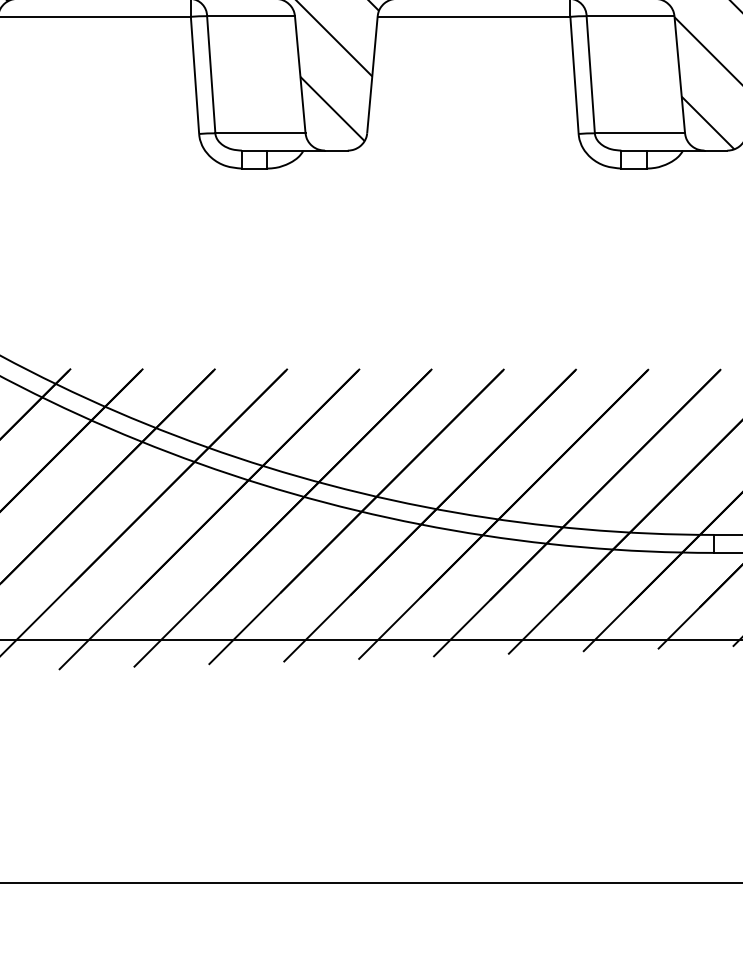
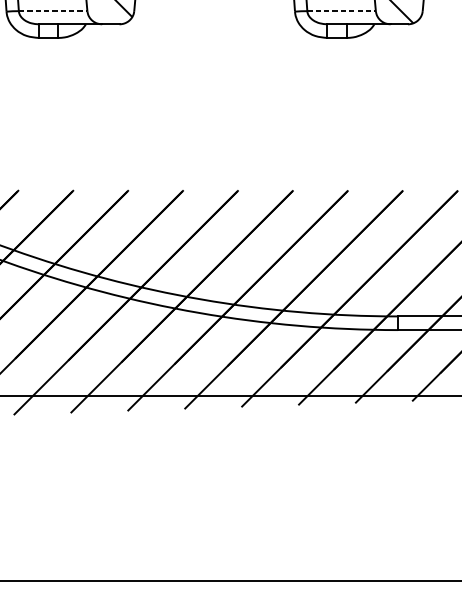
line: (260, 133) -> (53, 11), solid -> dashed
line: (640, 133) -> (342, 11), solid -> dashed

